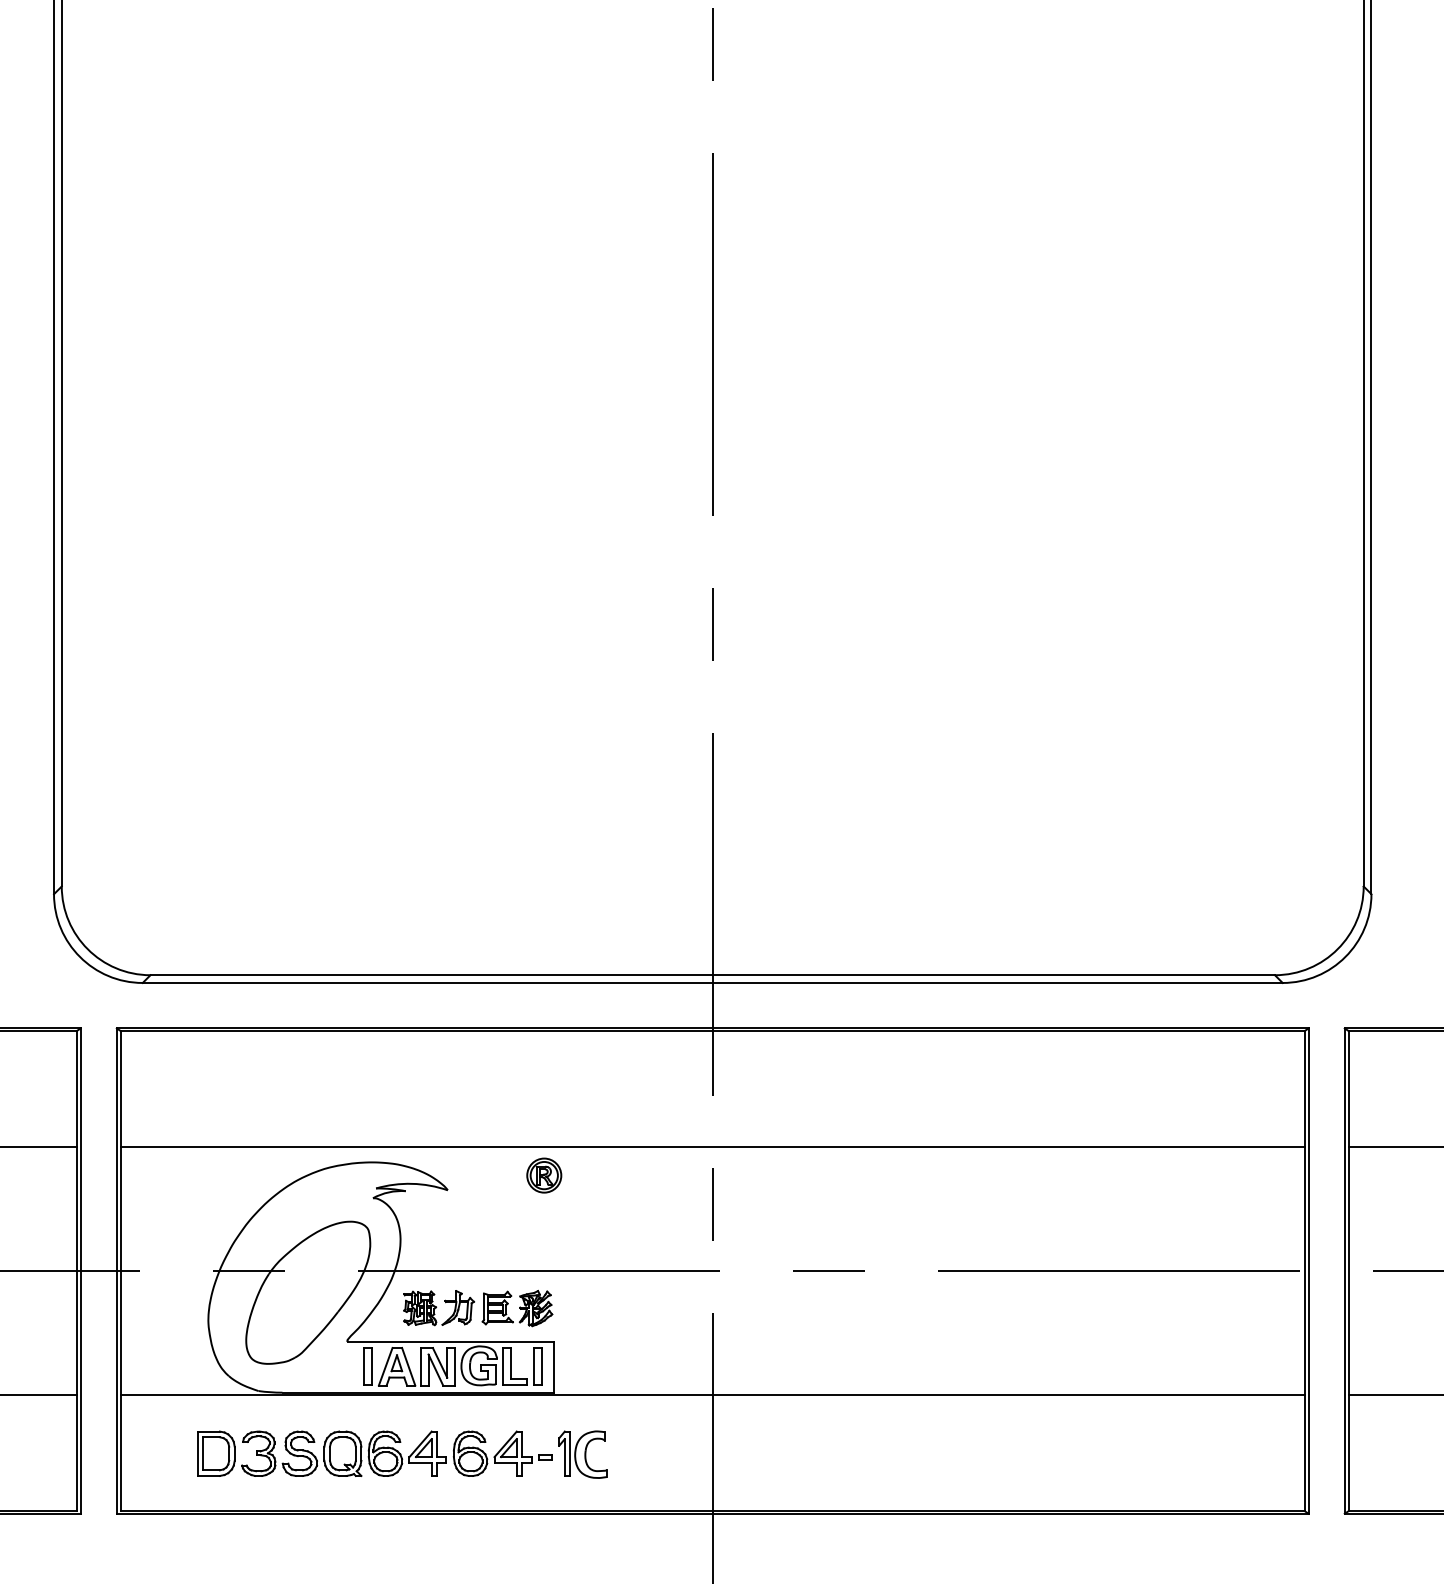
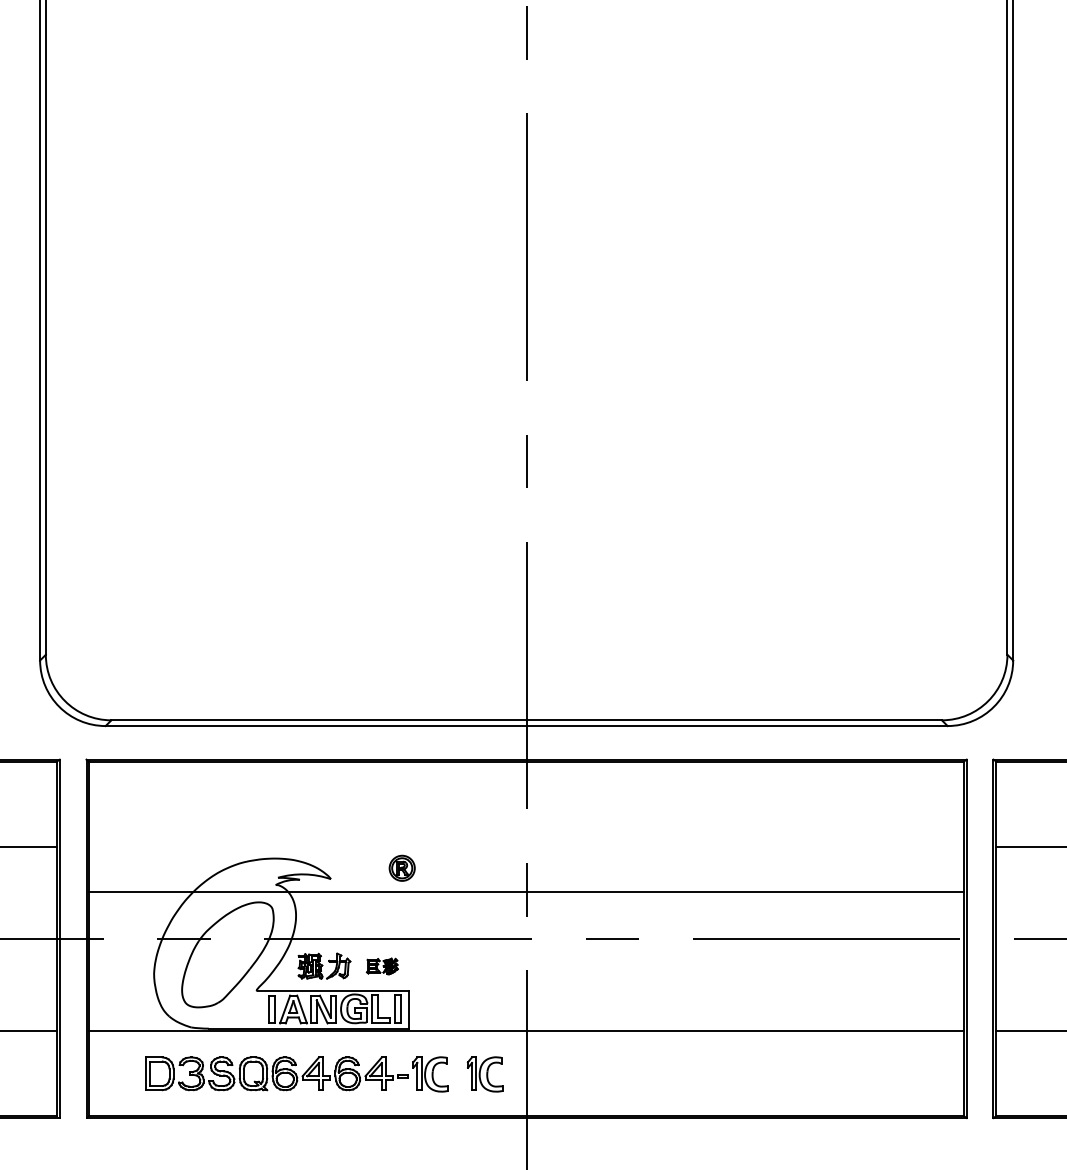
line: (712, 1146) -> (526, 891), moved
part: (517, 1308) -> (382, 966), size x0.6
part: (656, 1454) -> (485, 1074), added

